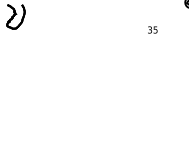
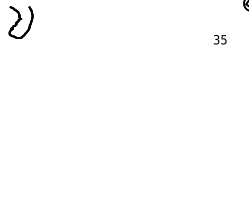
text: (152, 29) -> (219, 39), moved

